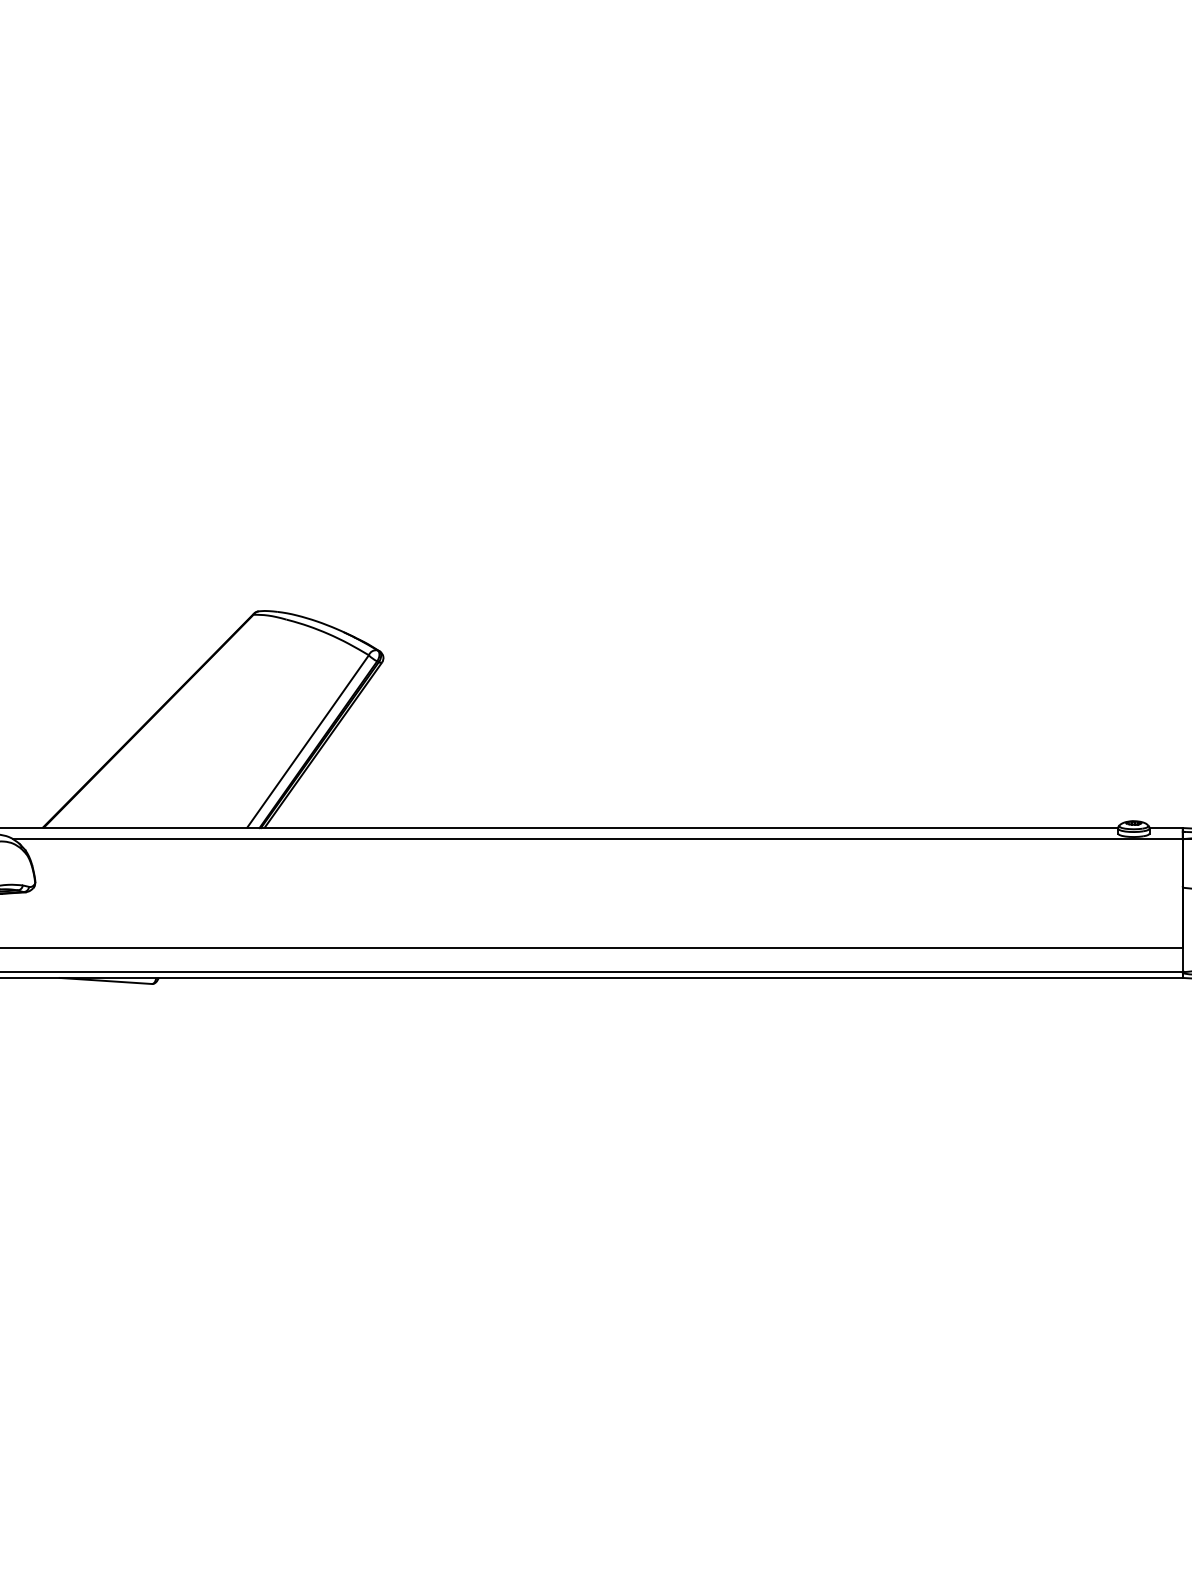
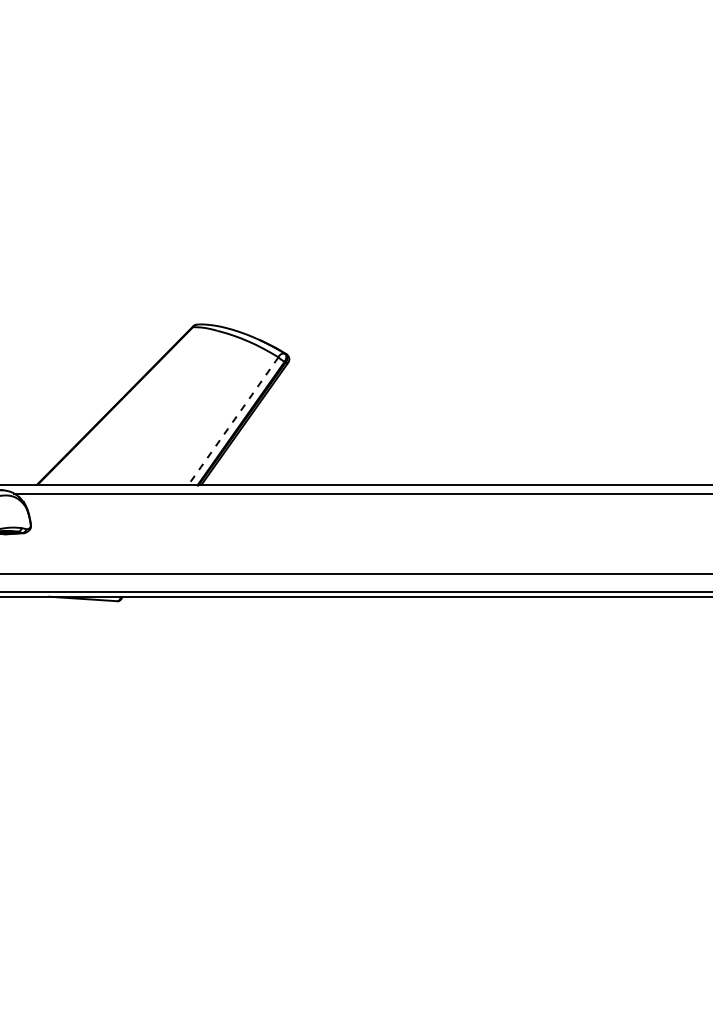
line: (308, 741) -> (233, 421), solid -> dashed

